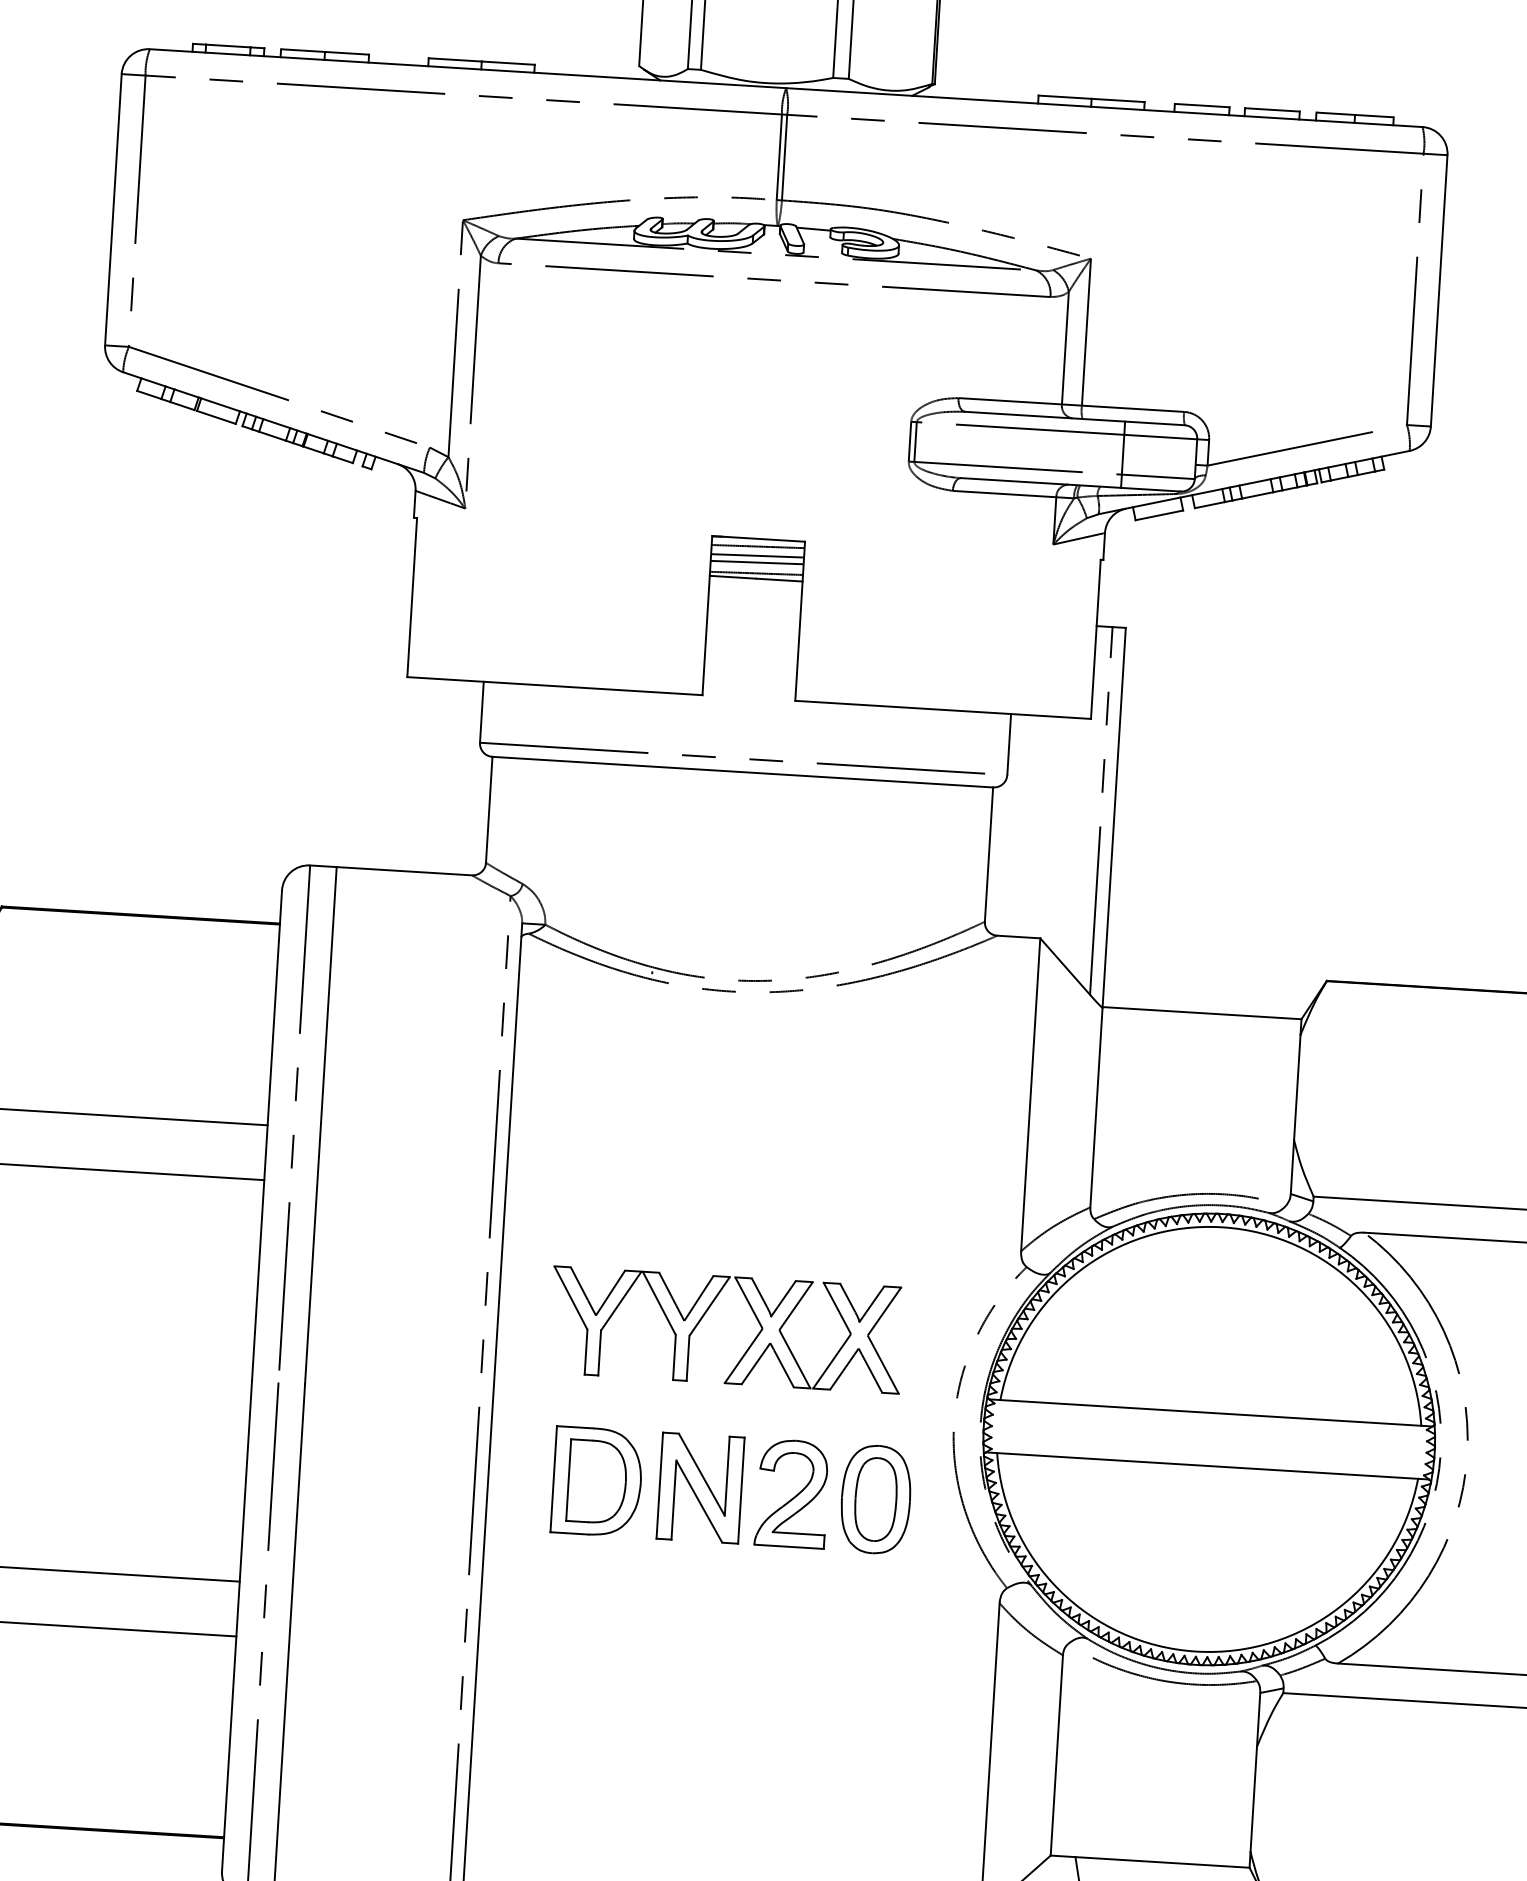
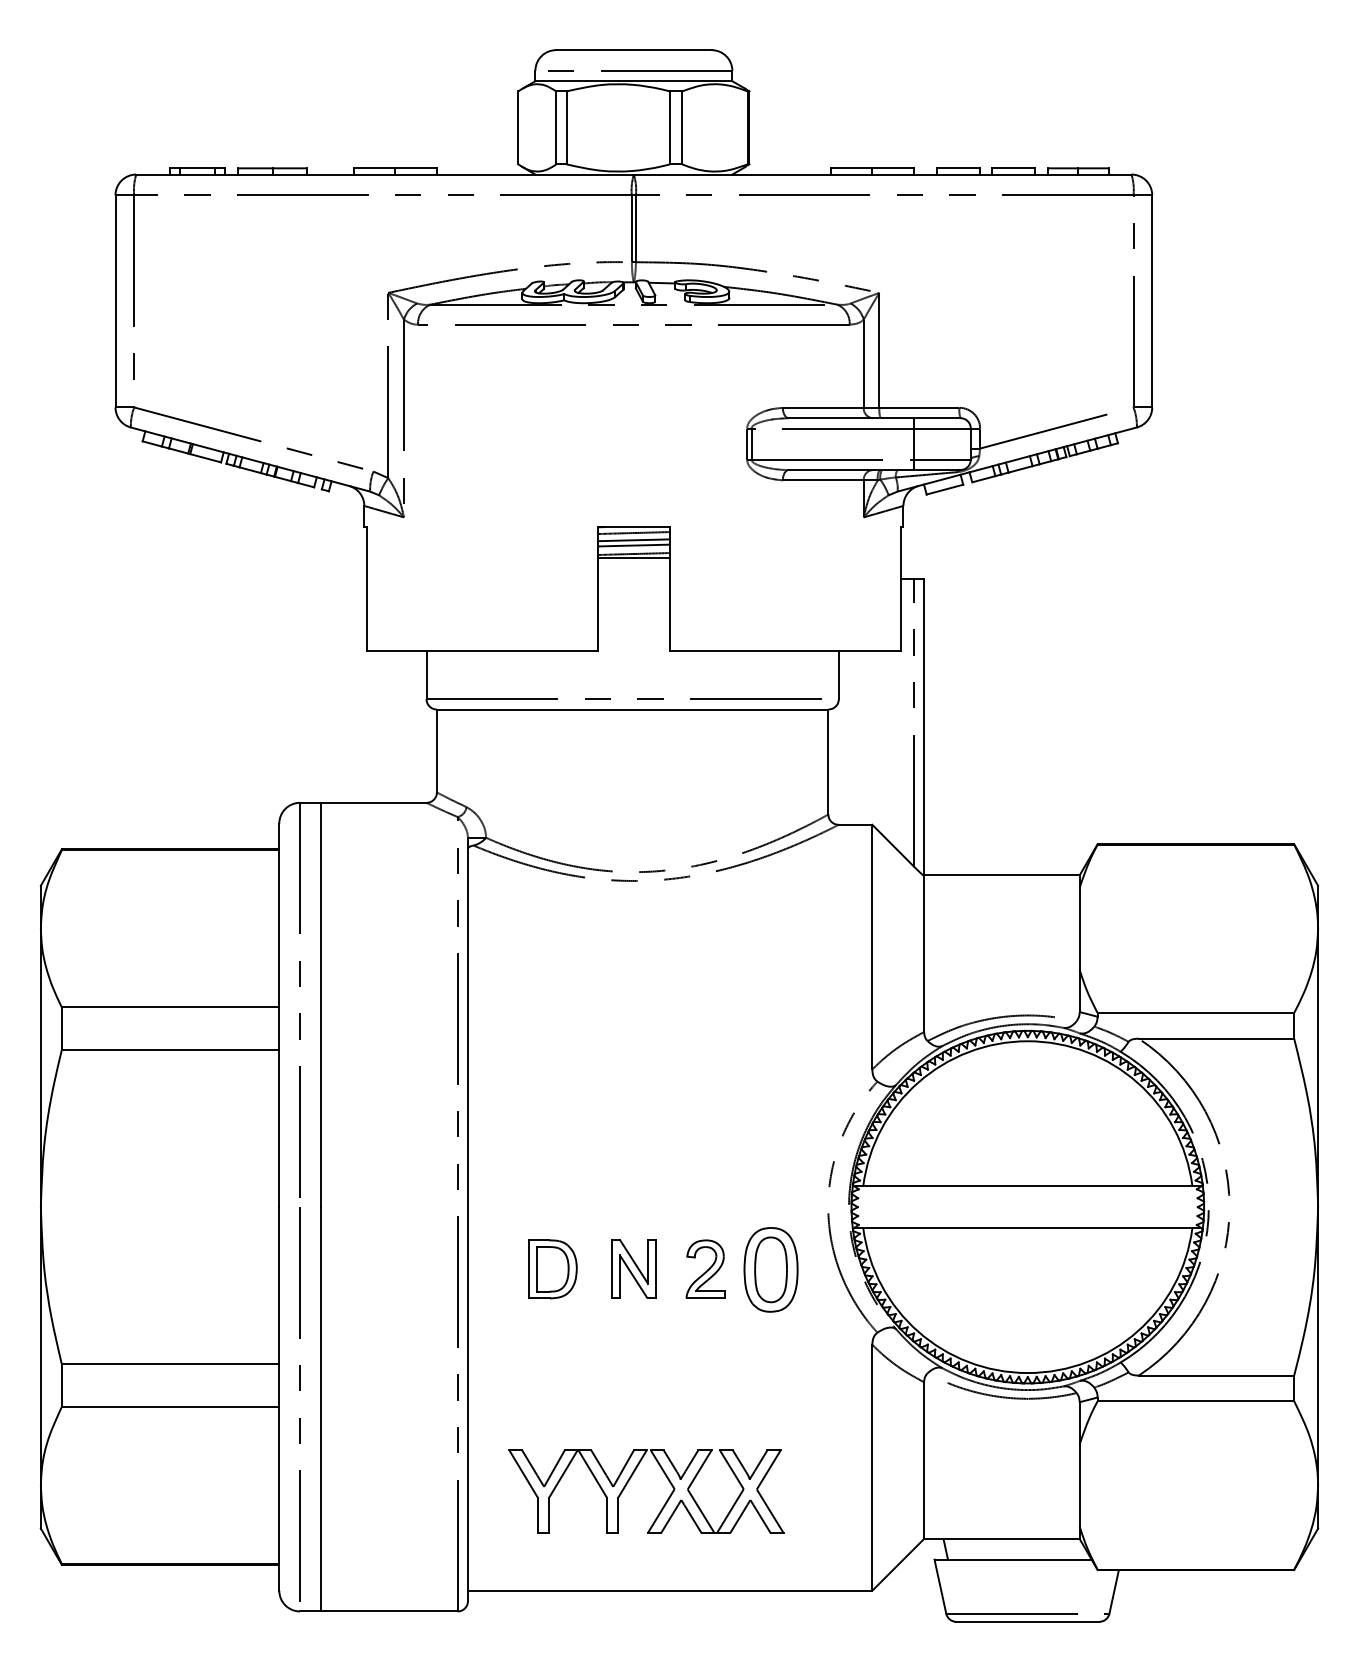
part: (705, 1315) -> (629, 1481), moved
part: (596, 1482) -> (552, 1269), size x0.7
part: (700, 1488) -> (633, 1269), size x0.7
part: (792, 1493) -> (705, 1269), size x0.7

